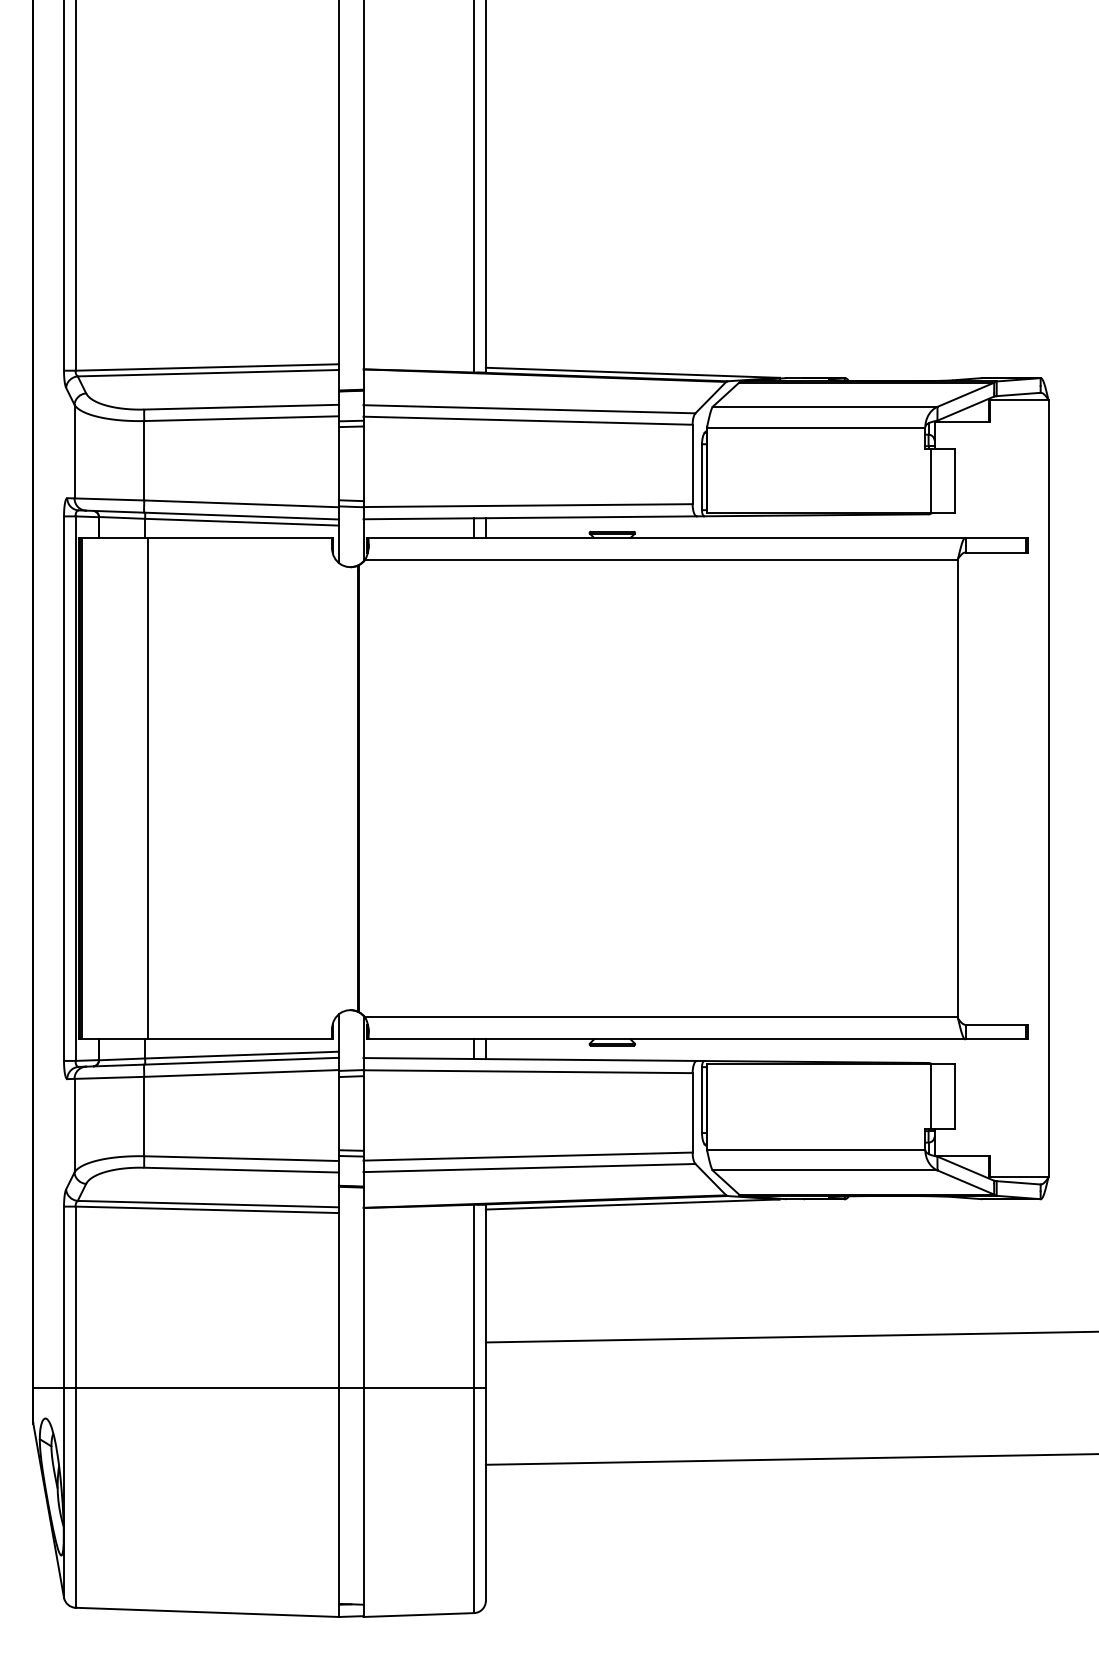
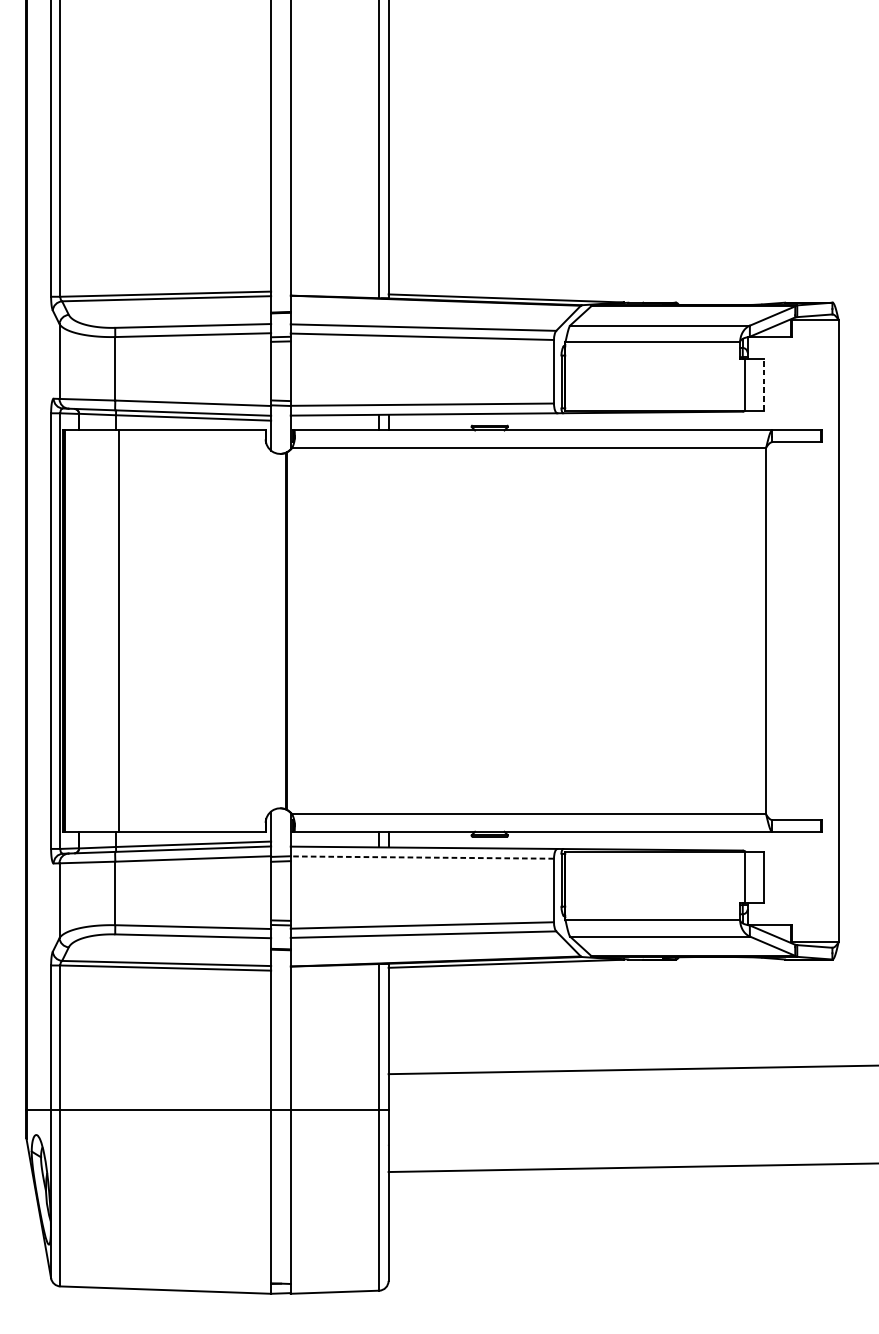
line: (955, 480) -> (764, 384), solid -> dashed
line: (528, 1071) -> (422, 857), solid -> dashed

